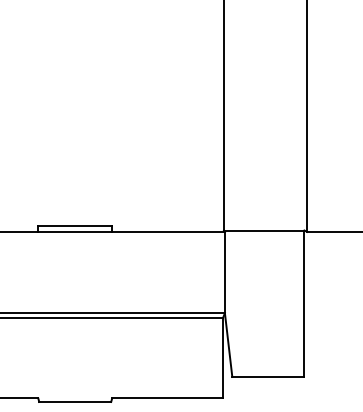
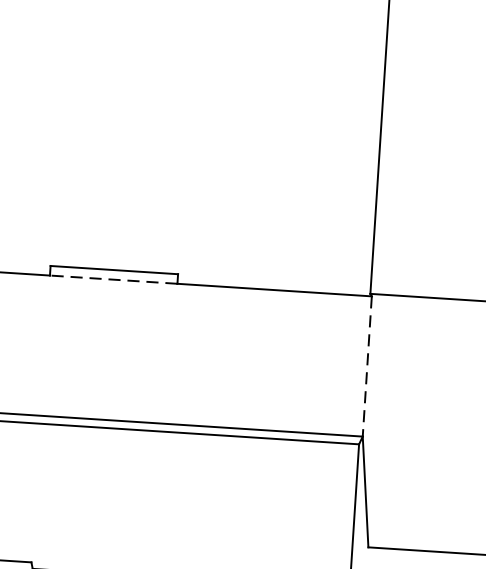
line: (75, 231) -> (114, 278), solid -> dashed
line: (224, 272) -> (366, 366), solid -> dashed

